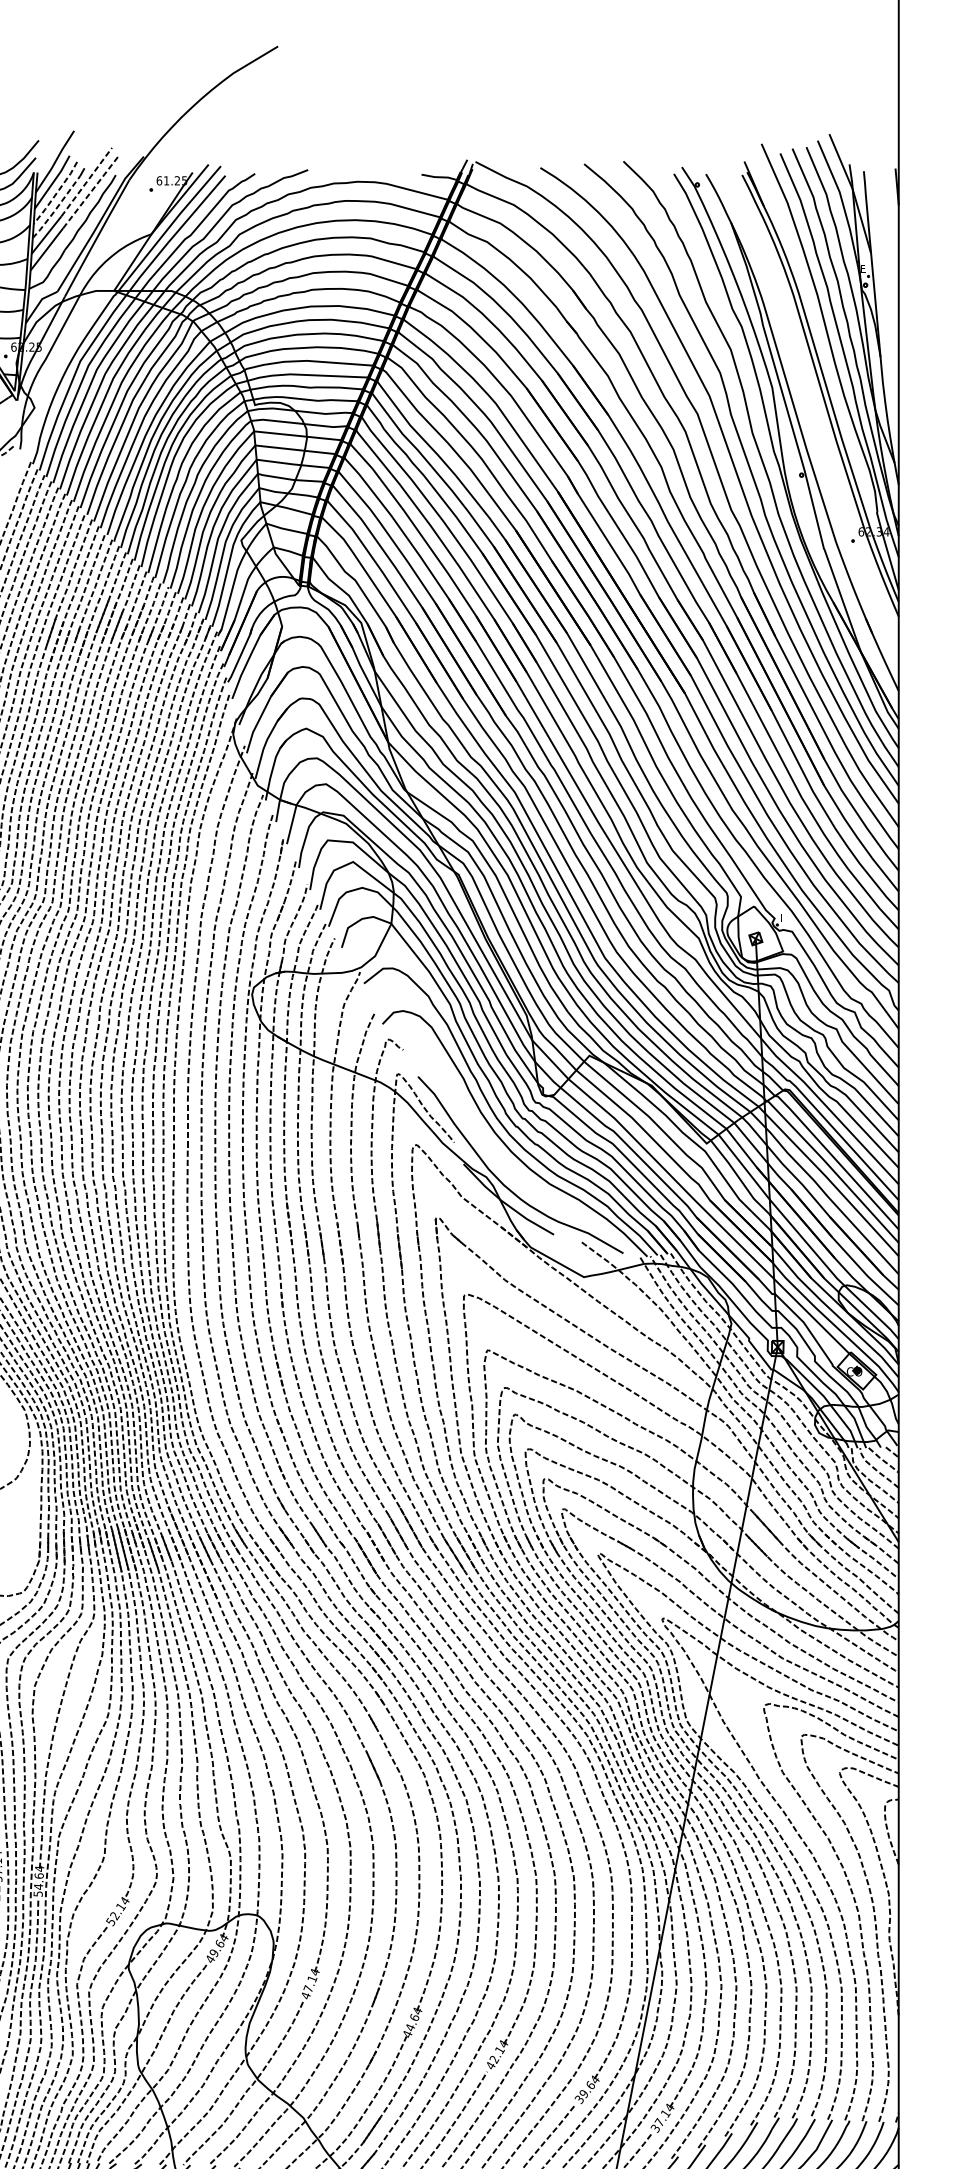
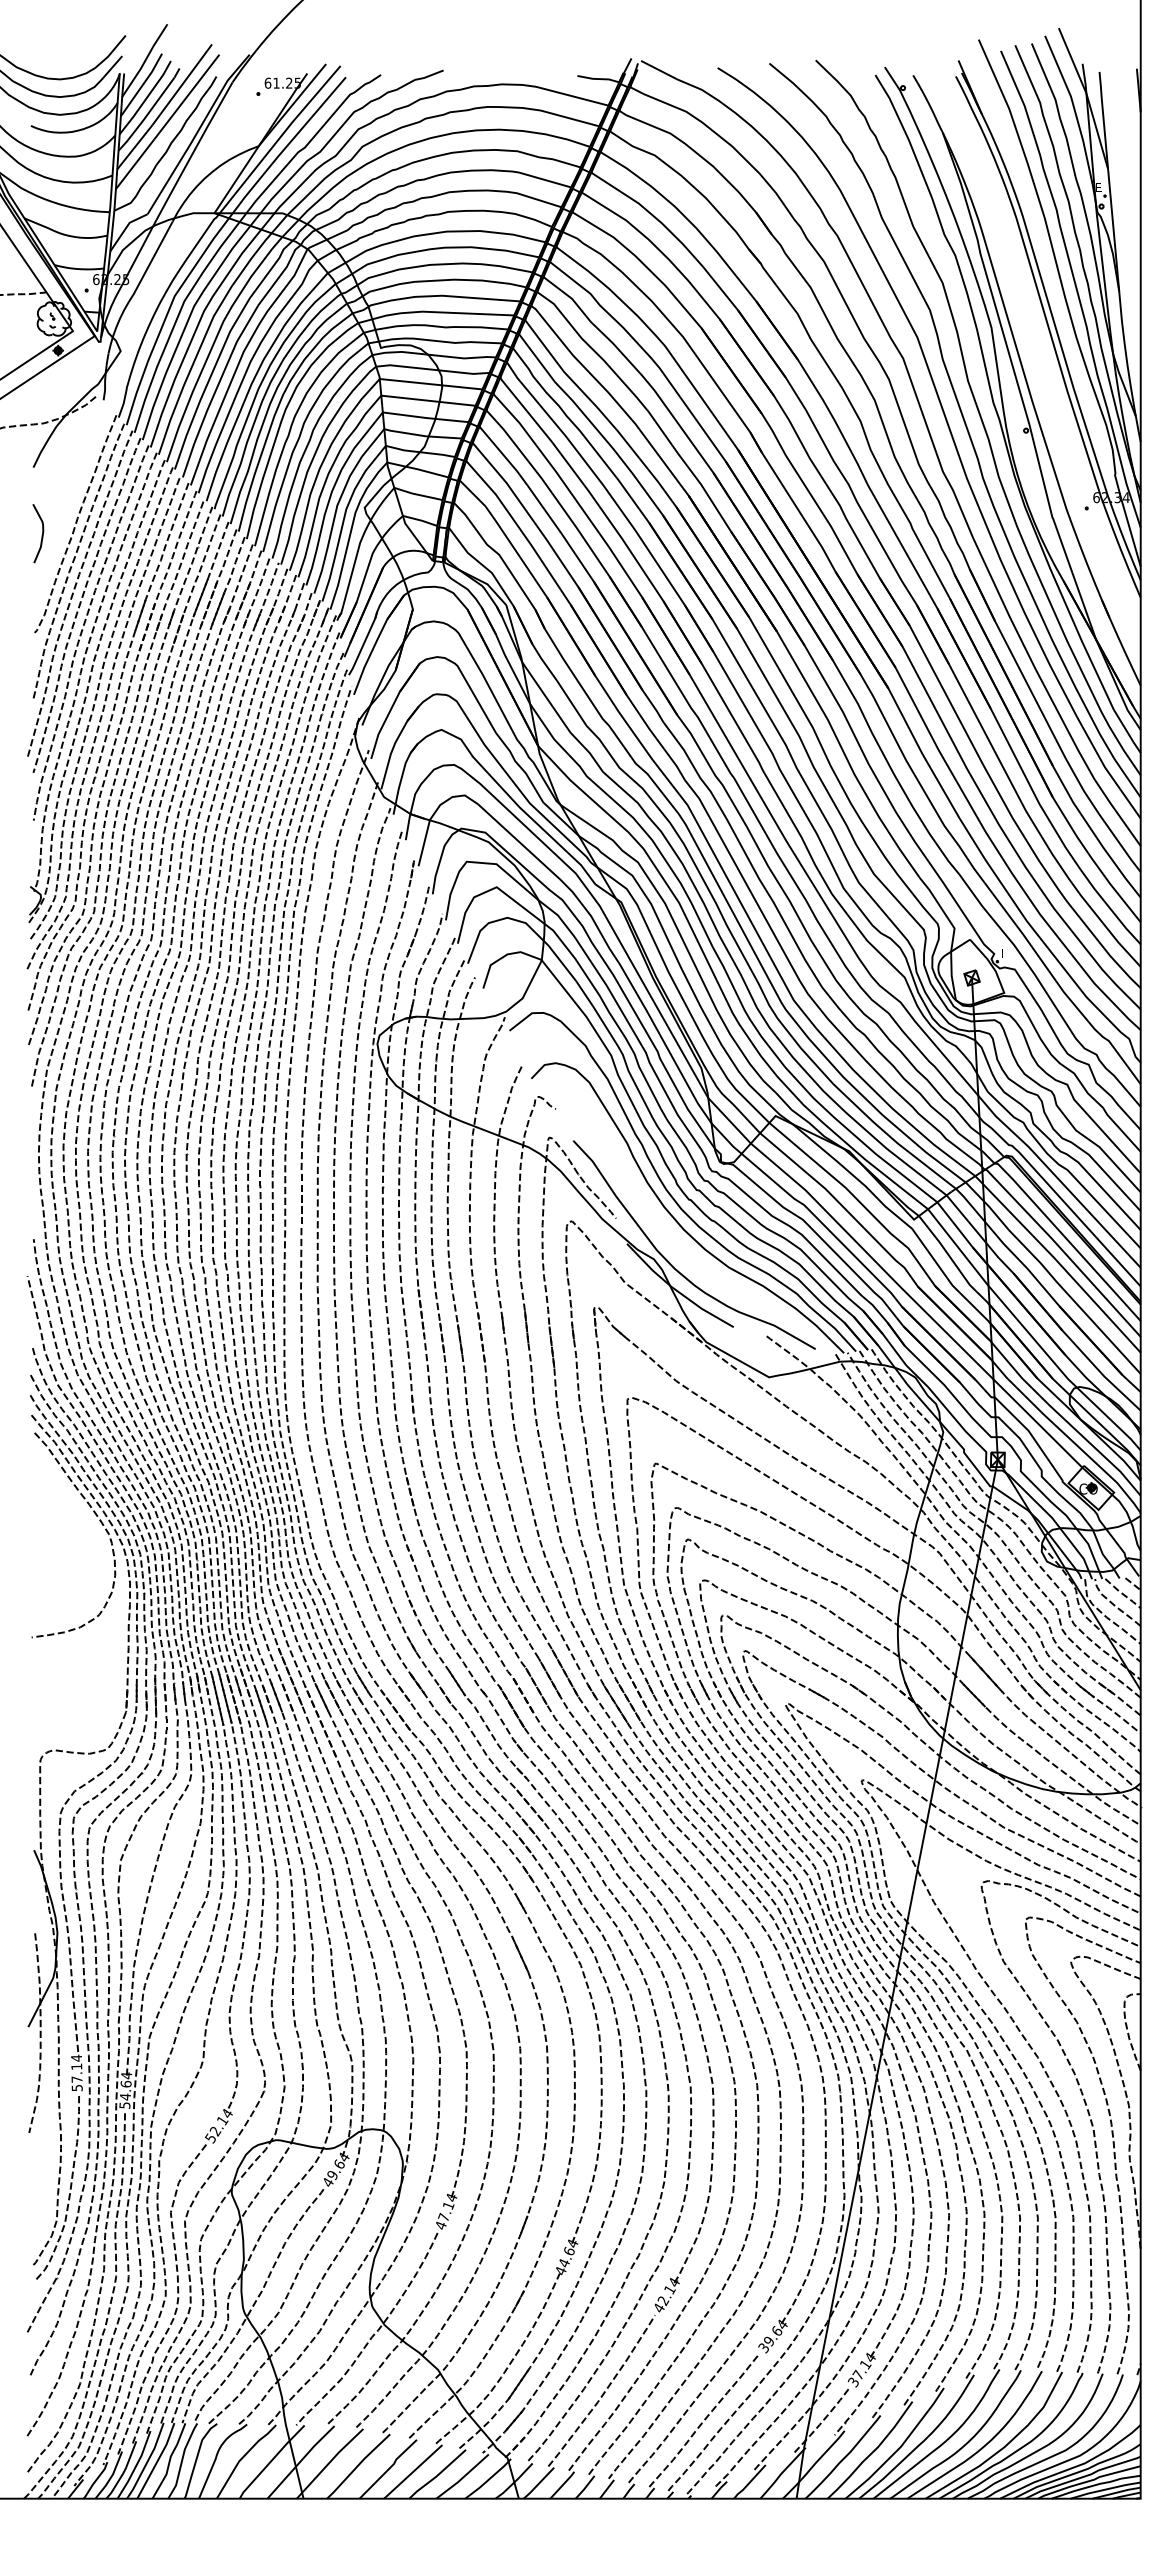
line: (86, 181) -> (182, 84), dashed -> solid
line: (91, 192) -> (187, 96), dashed -> solid
line: (56, 194) -> (146, 99), dashed -> solid
line: (56, 208) -> (146, 116), dashed -> solid

